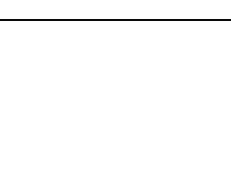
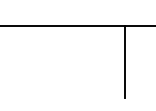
line: (217, 90) -> (124, 61), added

